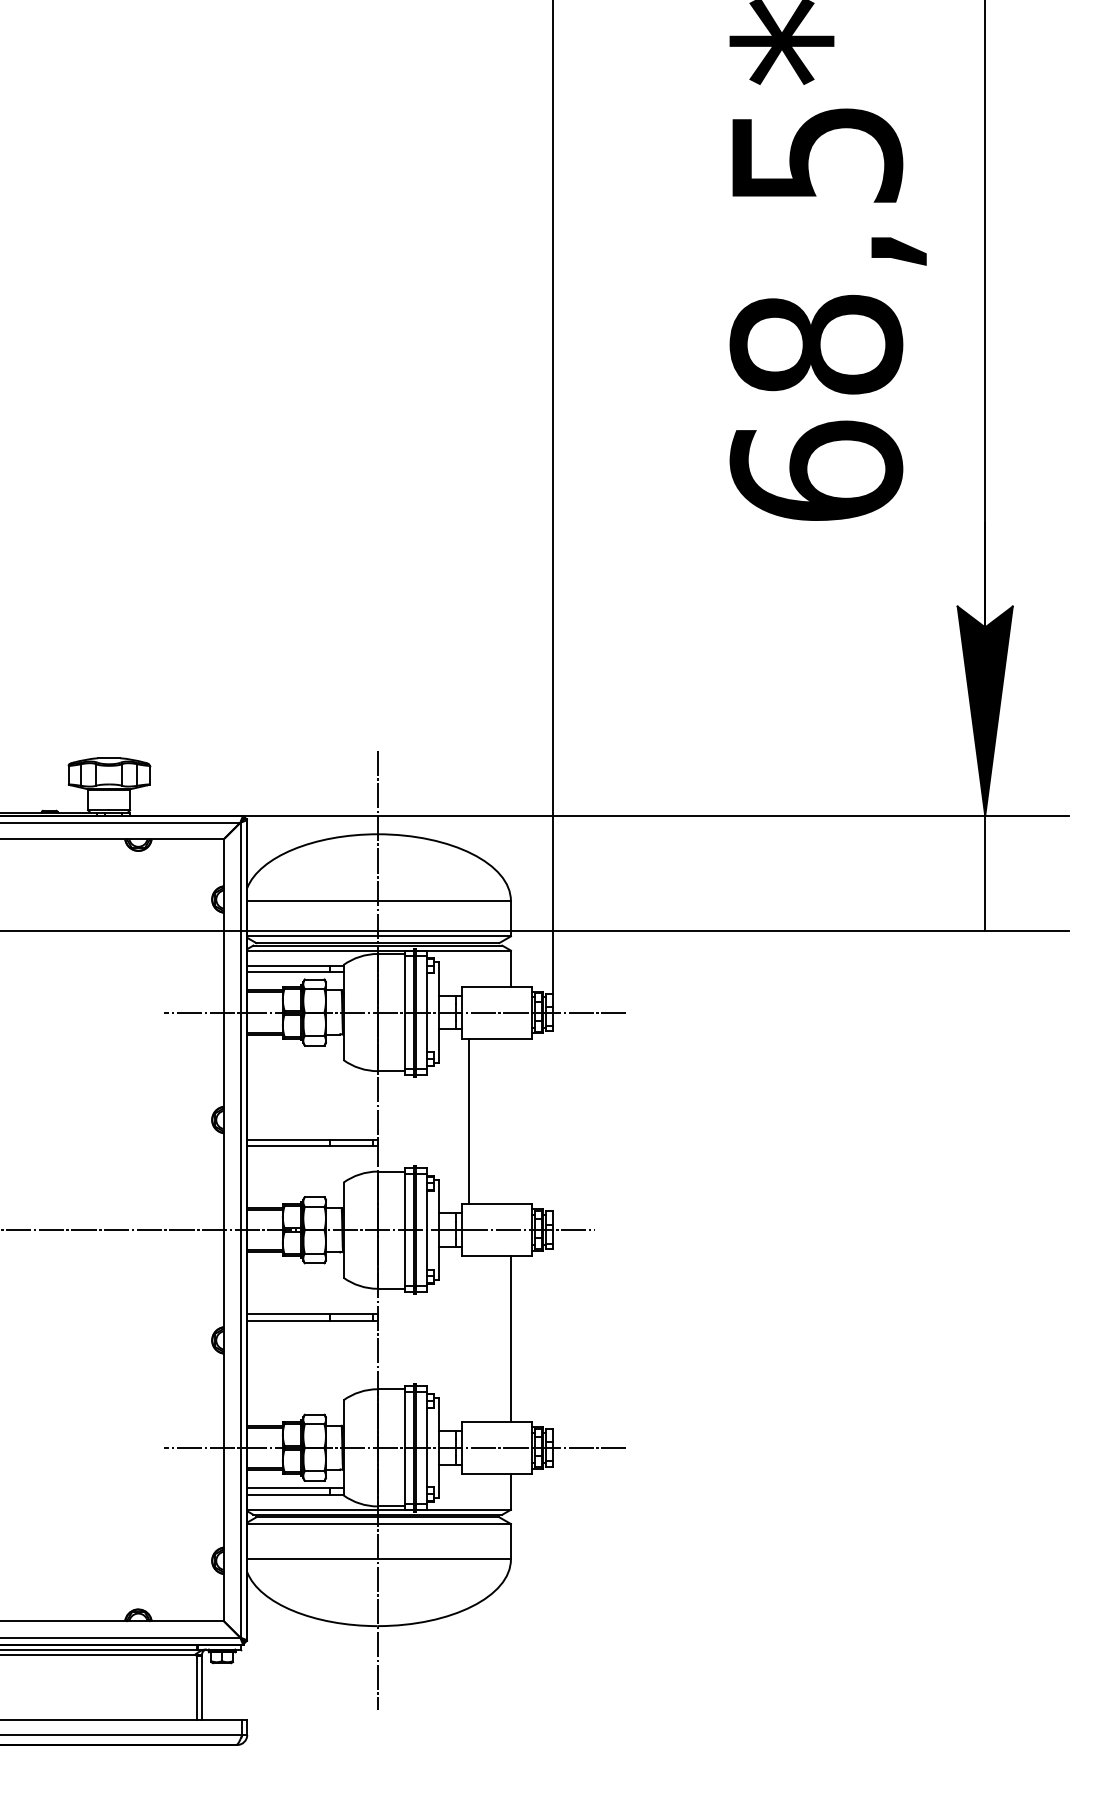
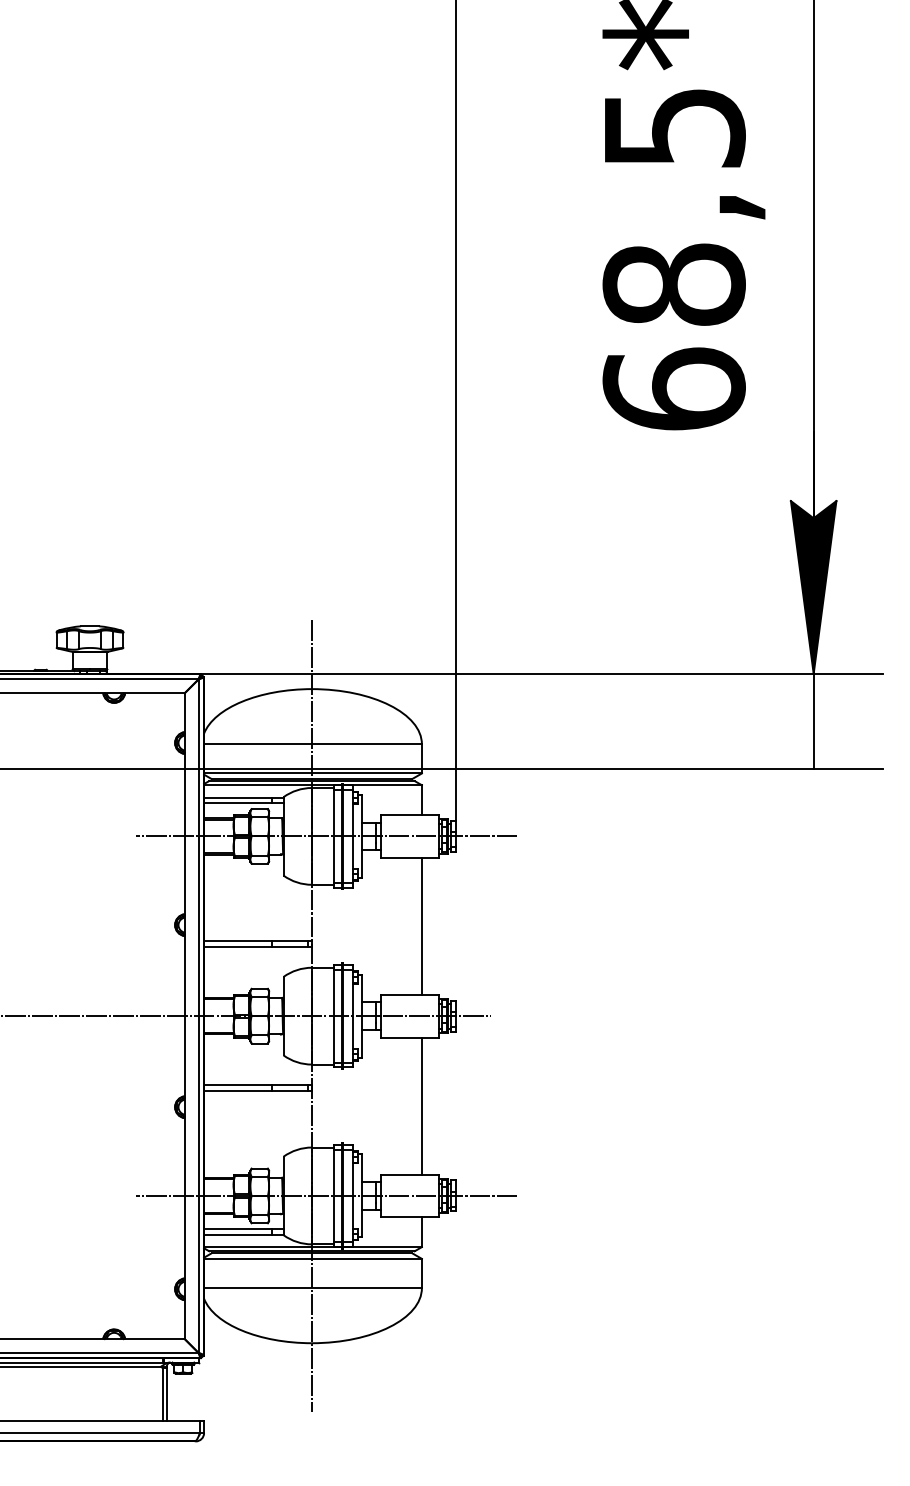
line: (468, 1120) -> (421, 925), moved

